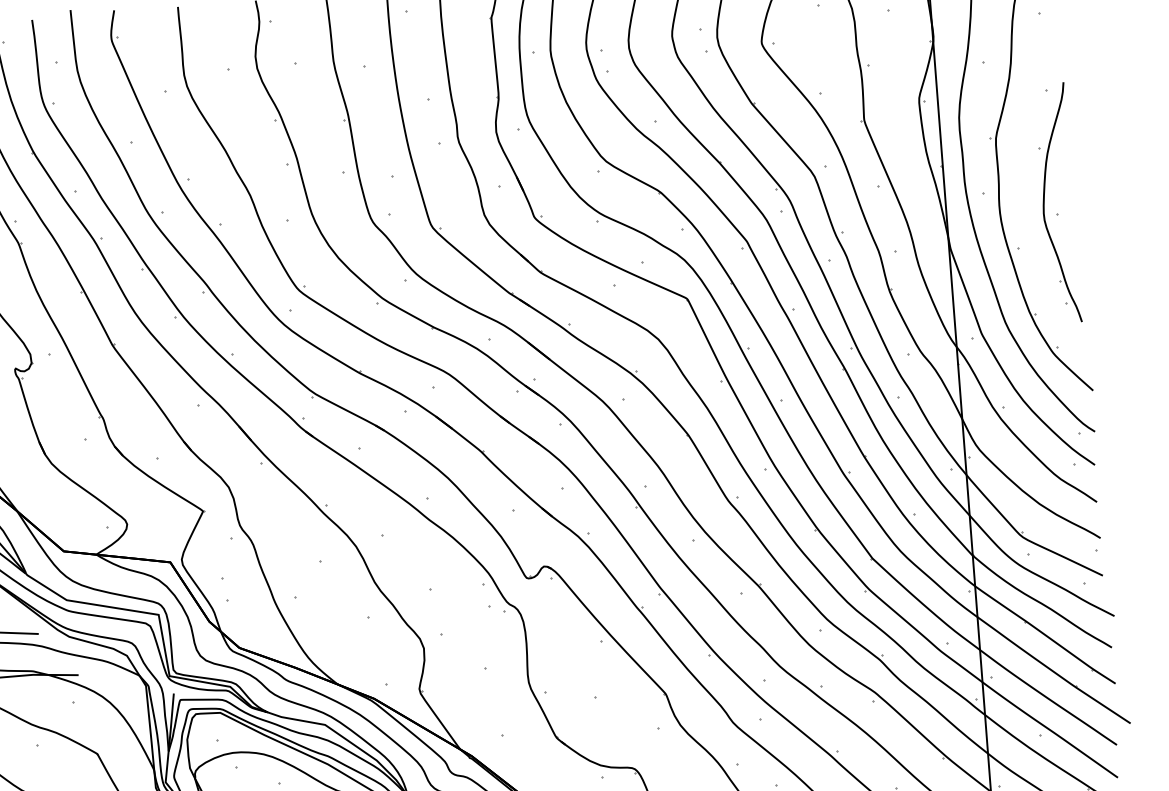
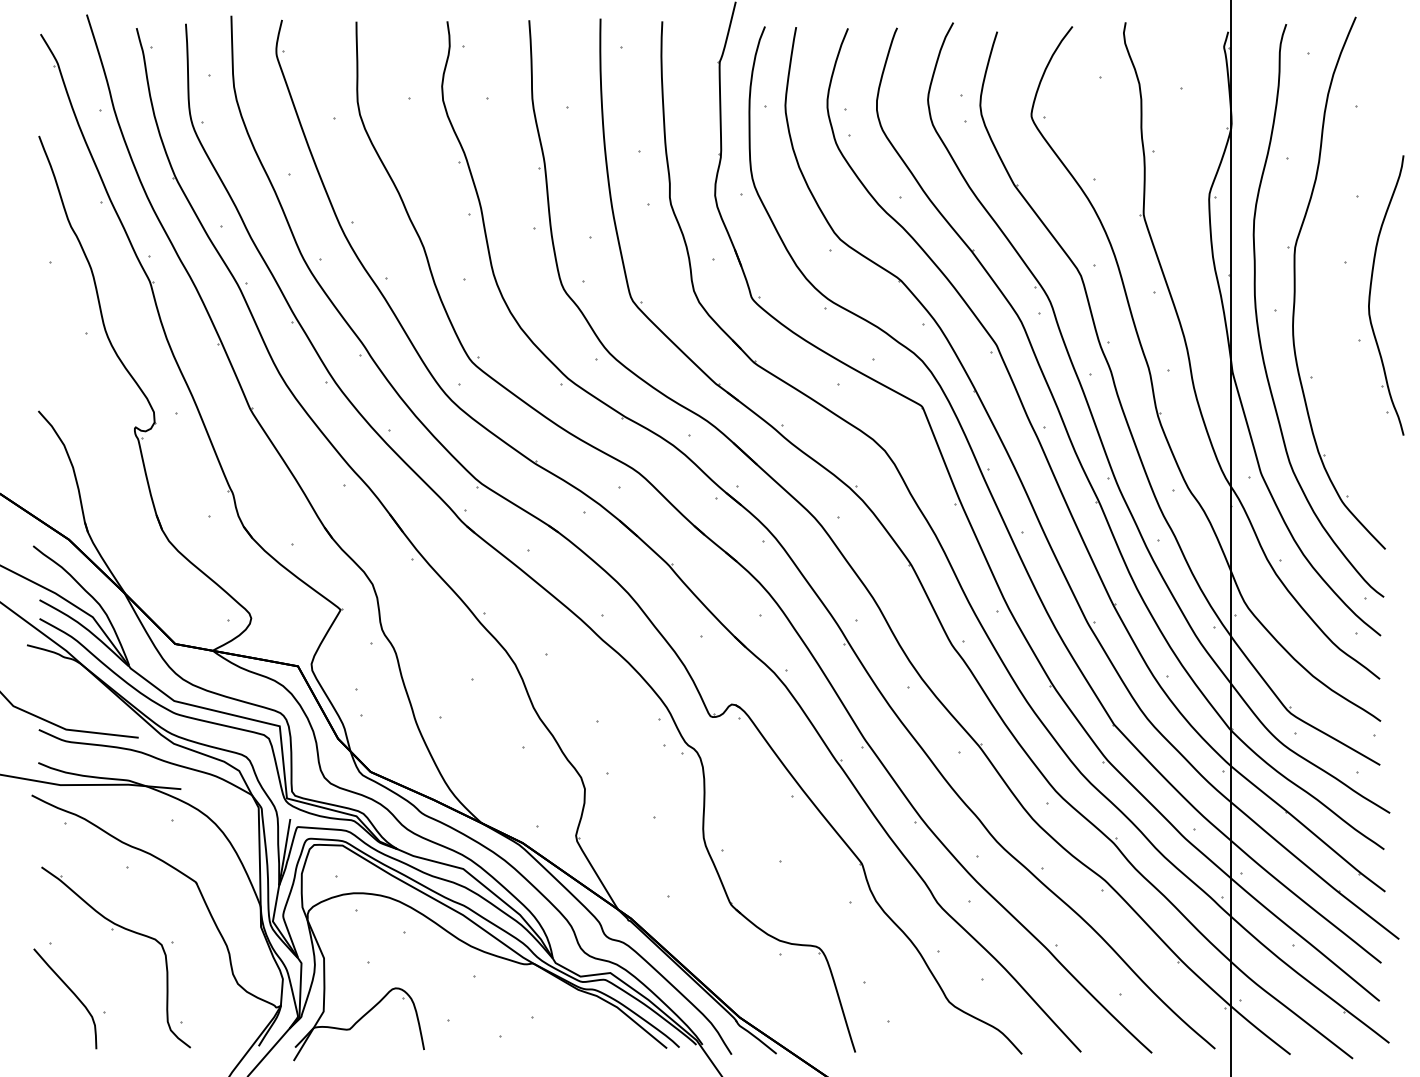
part: (1044, 199) -> (1371, 290), moved

